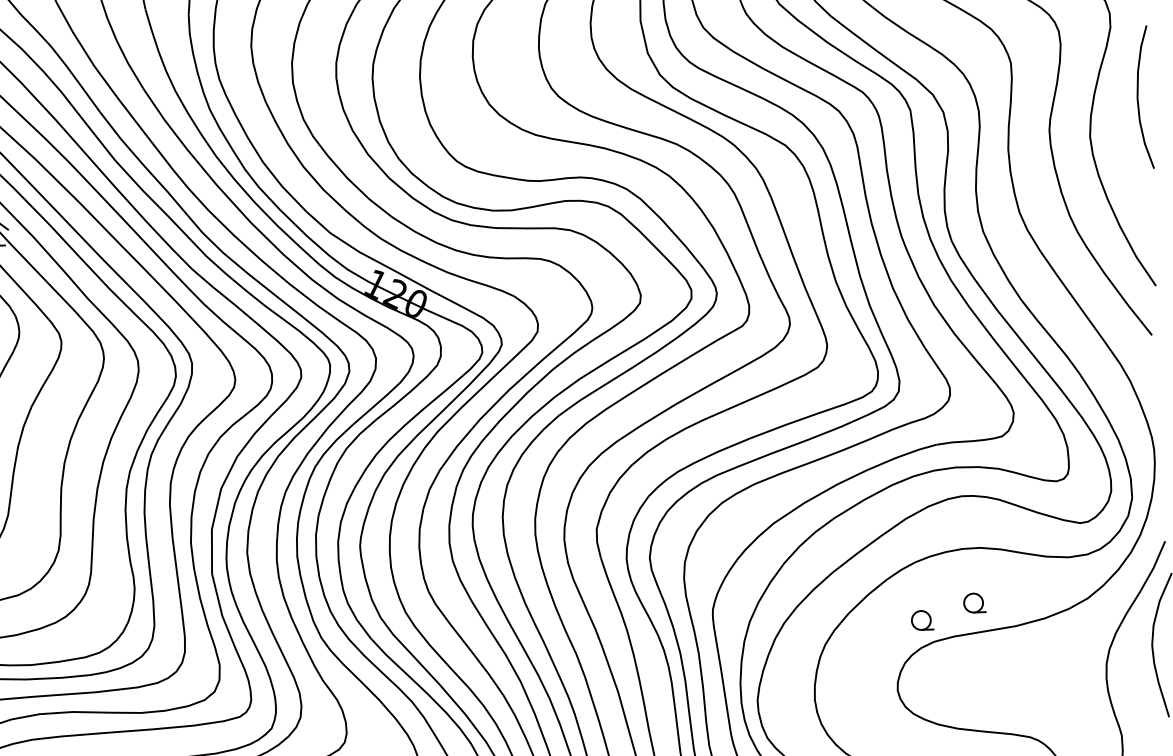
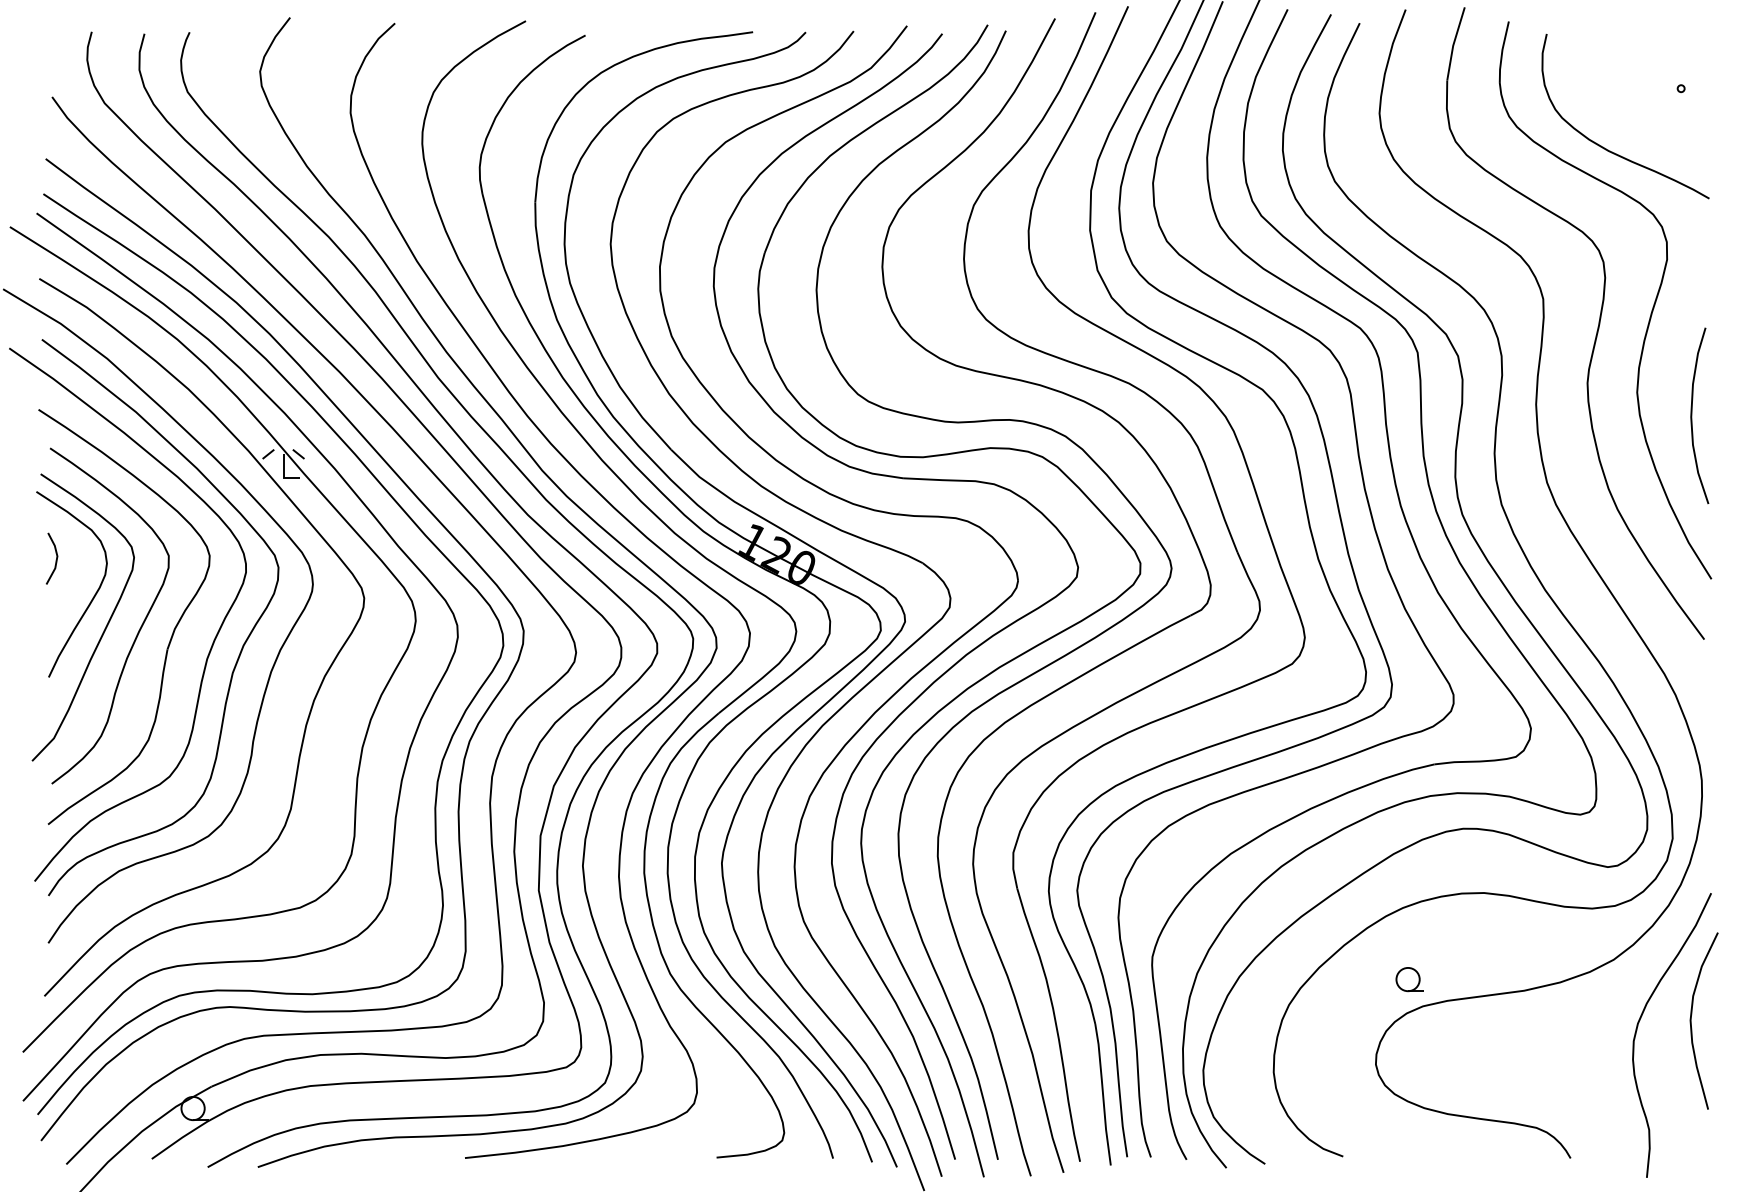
curve: (1138, 97) -> (1692, 415), moved
part: (974, 603) -> (1474, 960), removed

